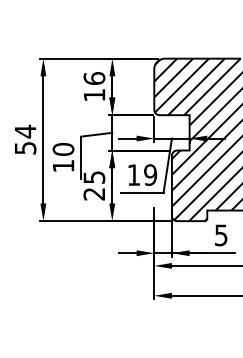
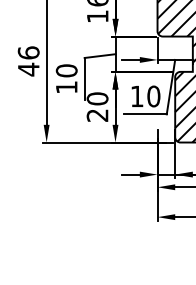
text: (25, 139) -> (28, 60), 54 -> 46
text: (150, 174) -> (153, 95), 19 -> 10
text: (94, 177) -> (97, 98), 25 -> 20

